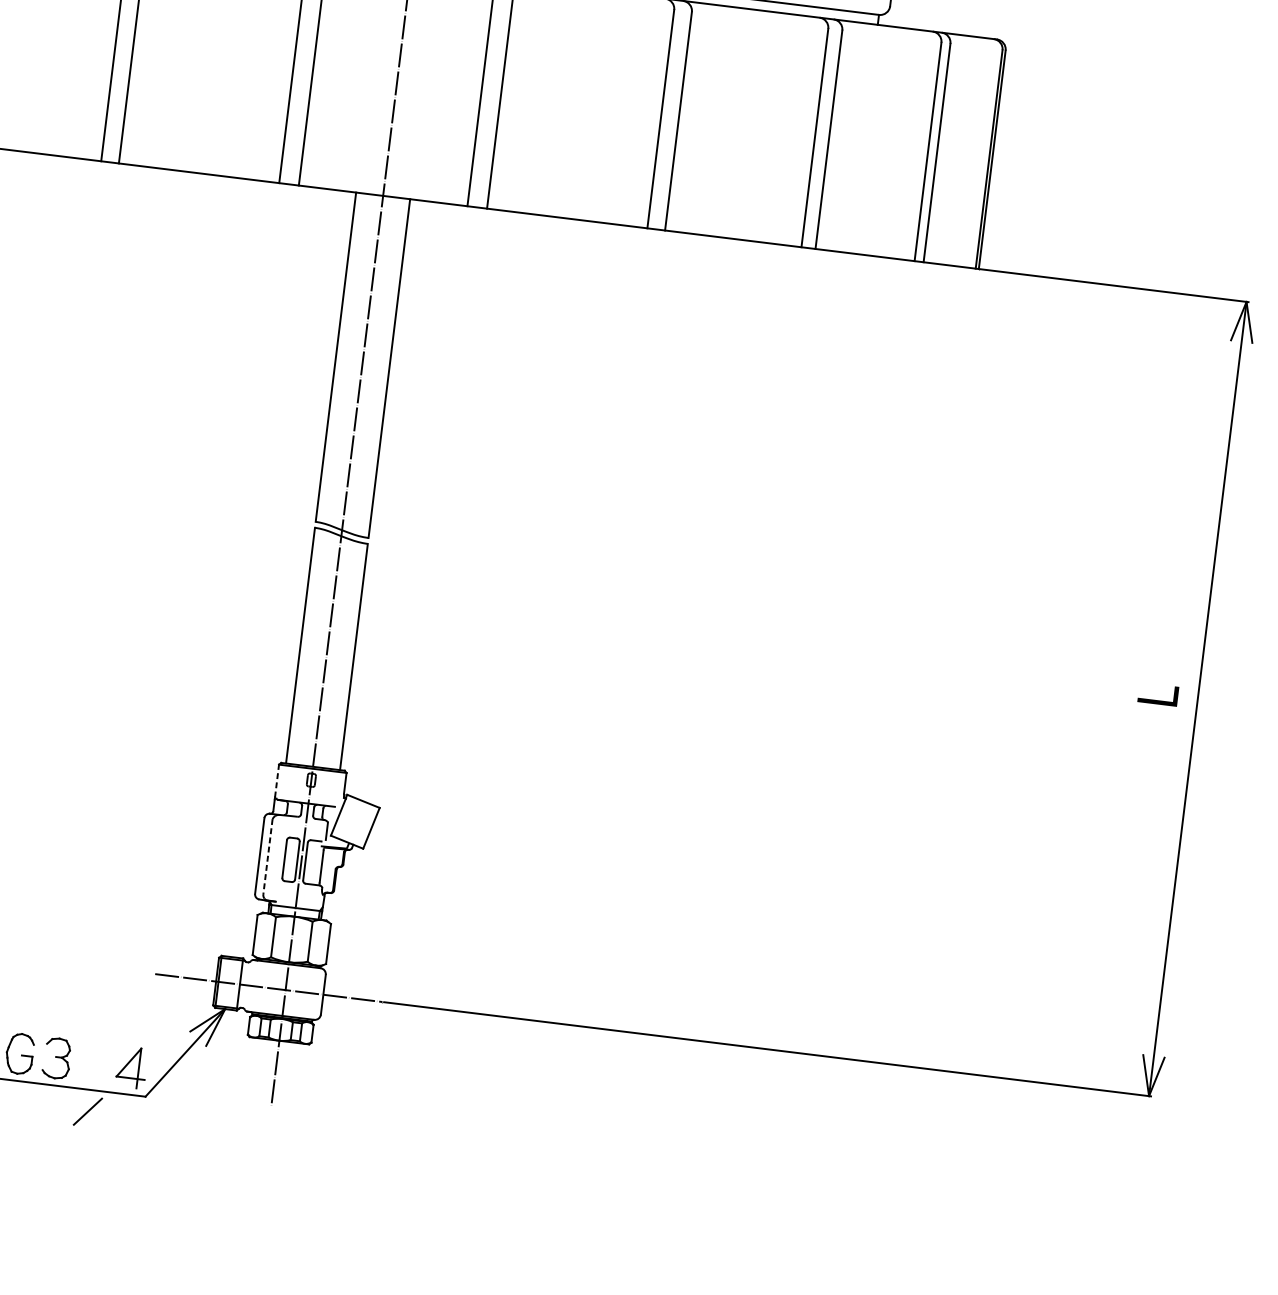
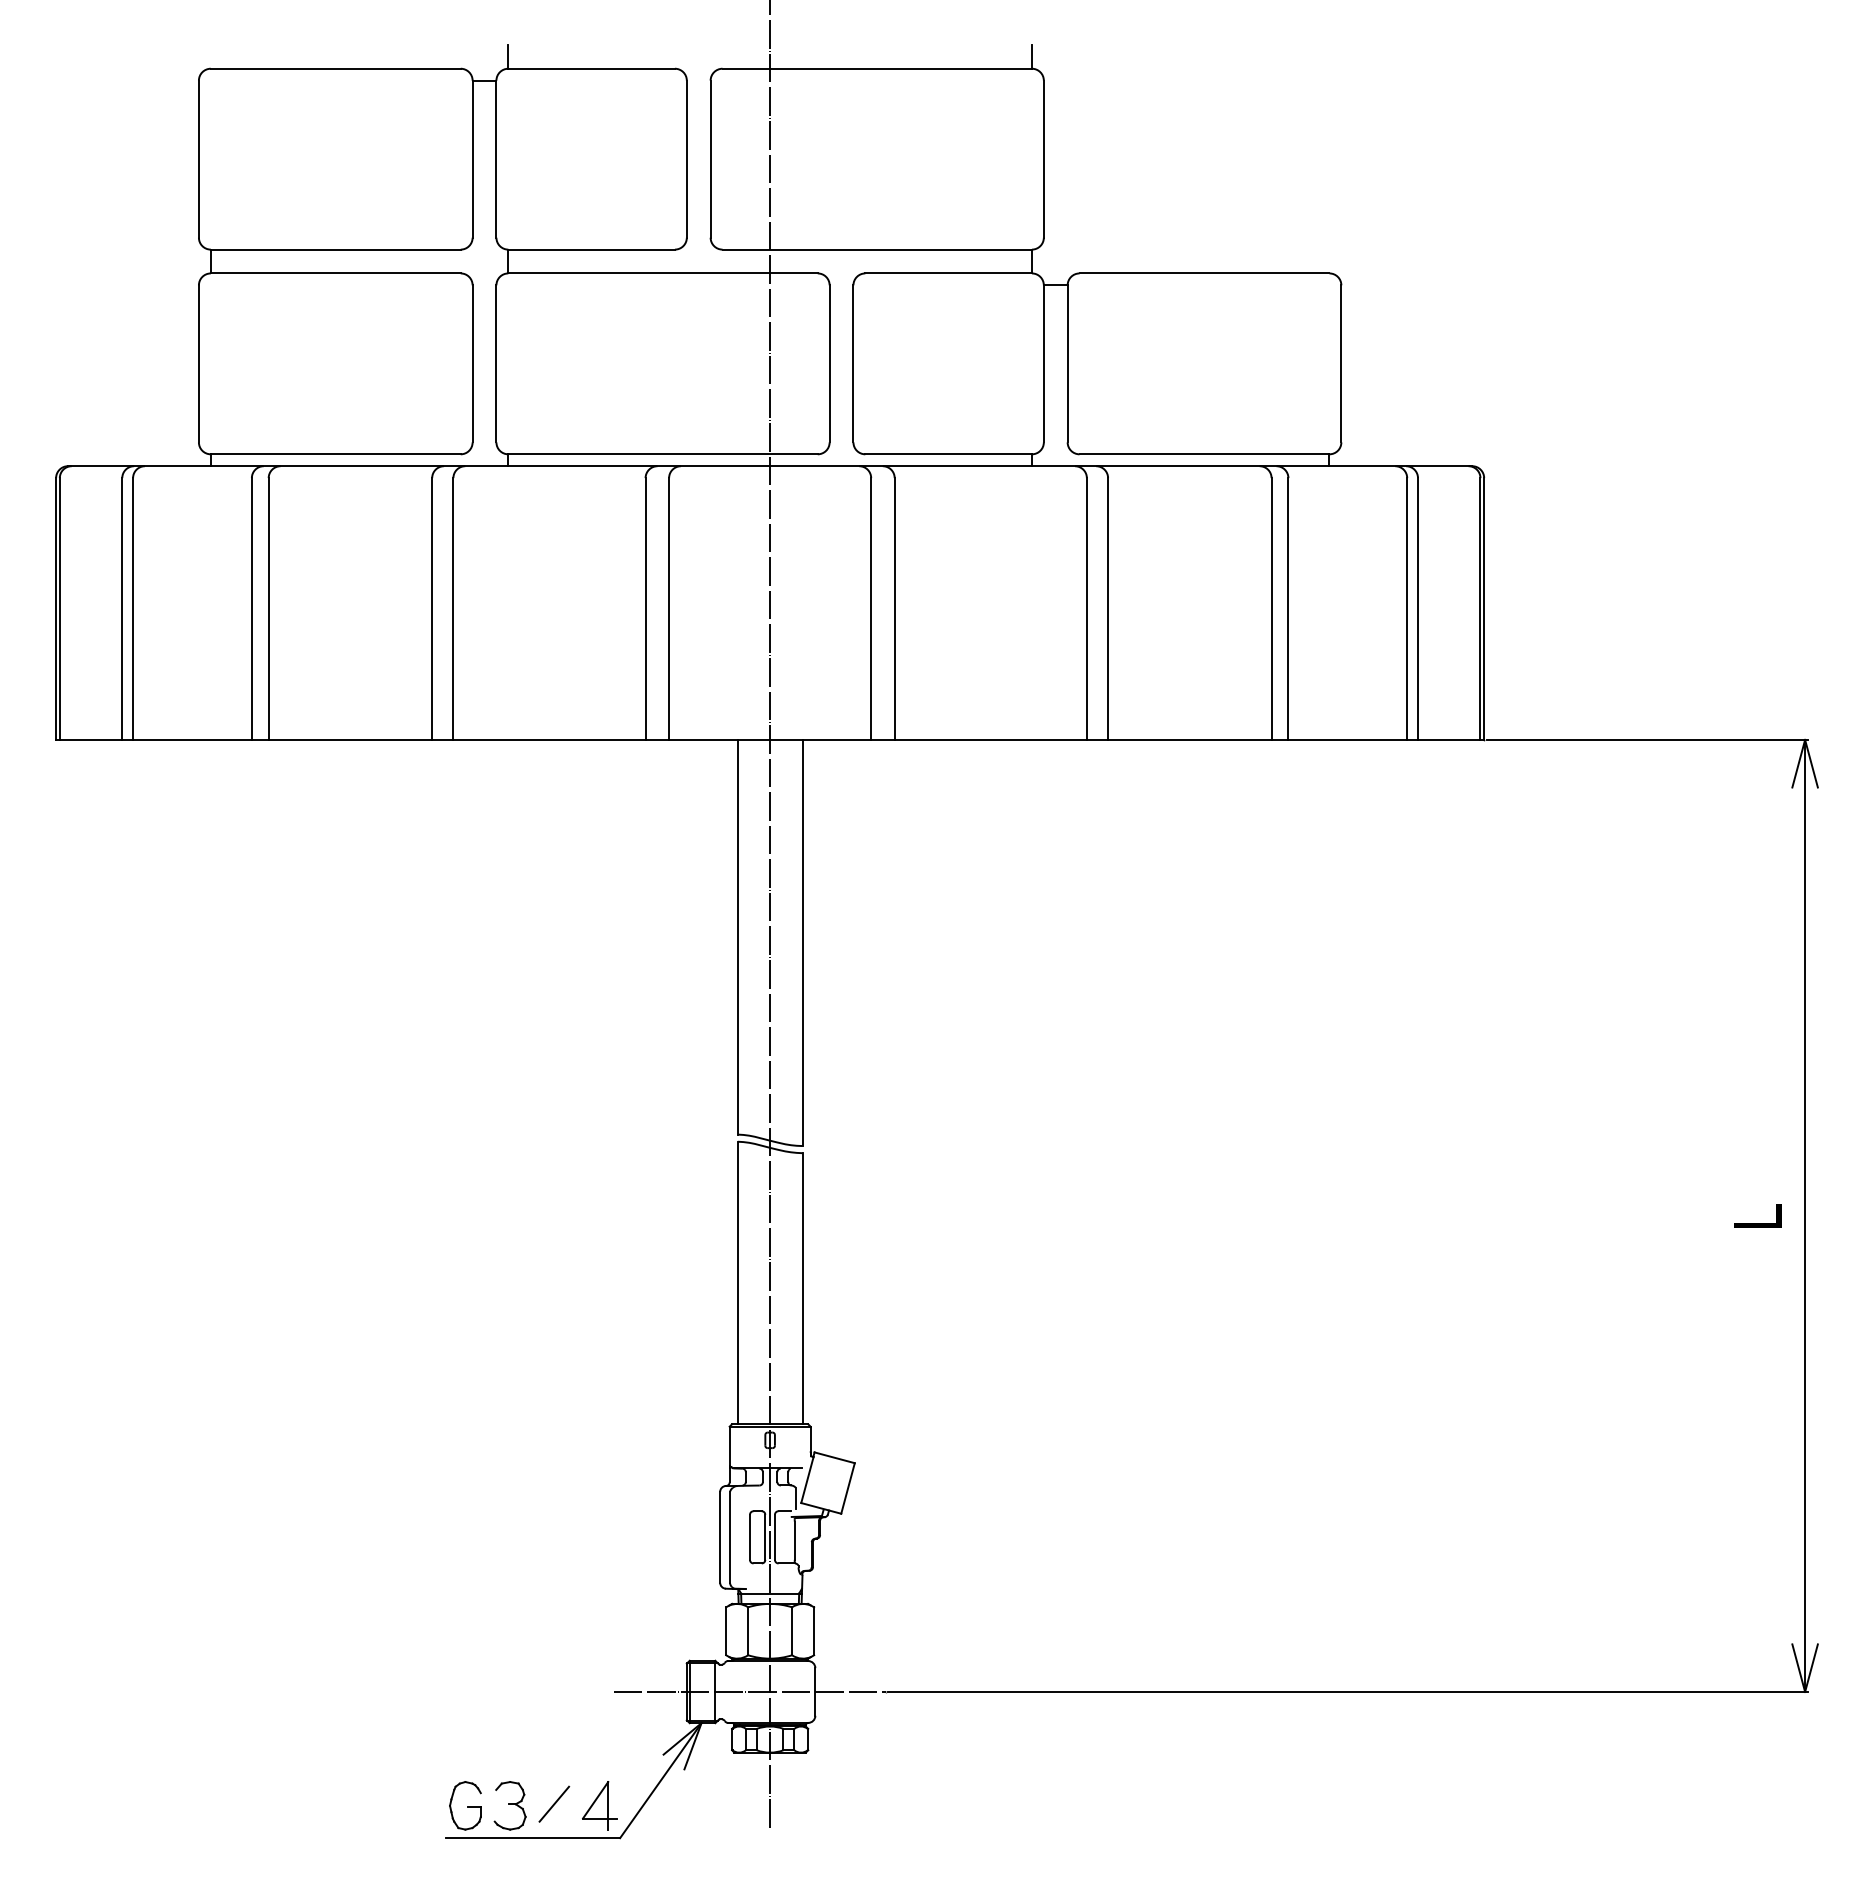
line: (276, 781) -> (729, 1446), dashed -> solid
line: (267, 857) -> (729, 1537), dashed -> solid
line: (88, 1111) -> (554, 1803), moved

